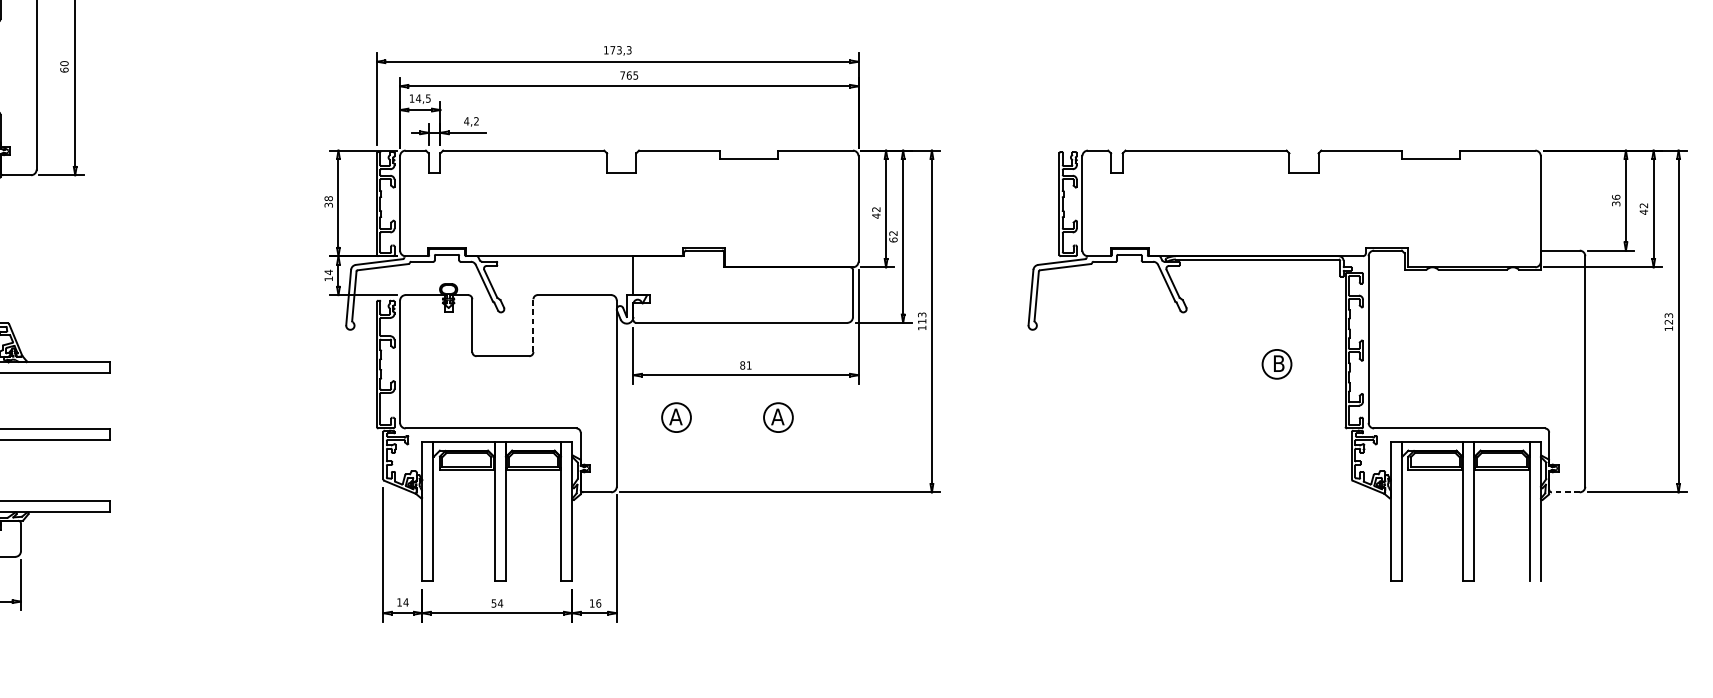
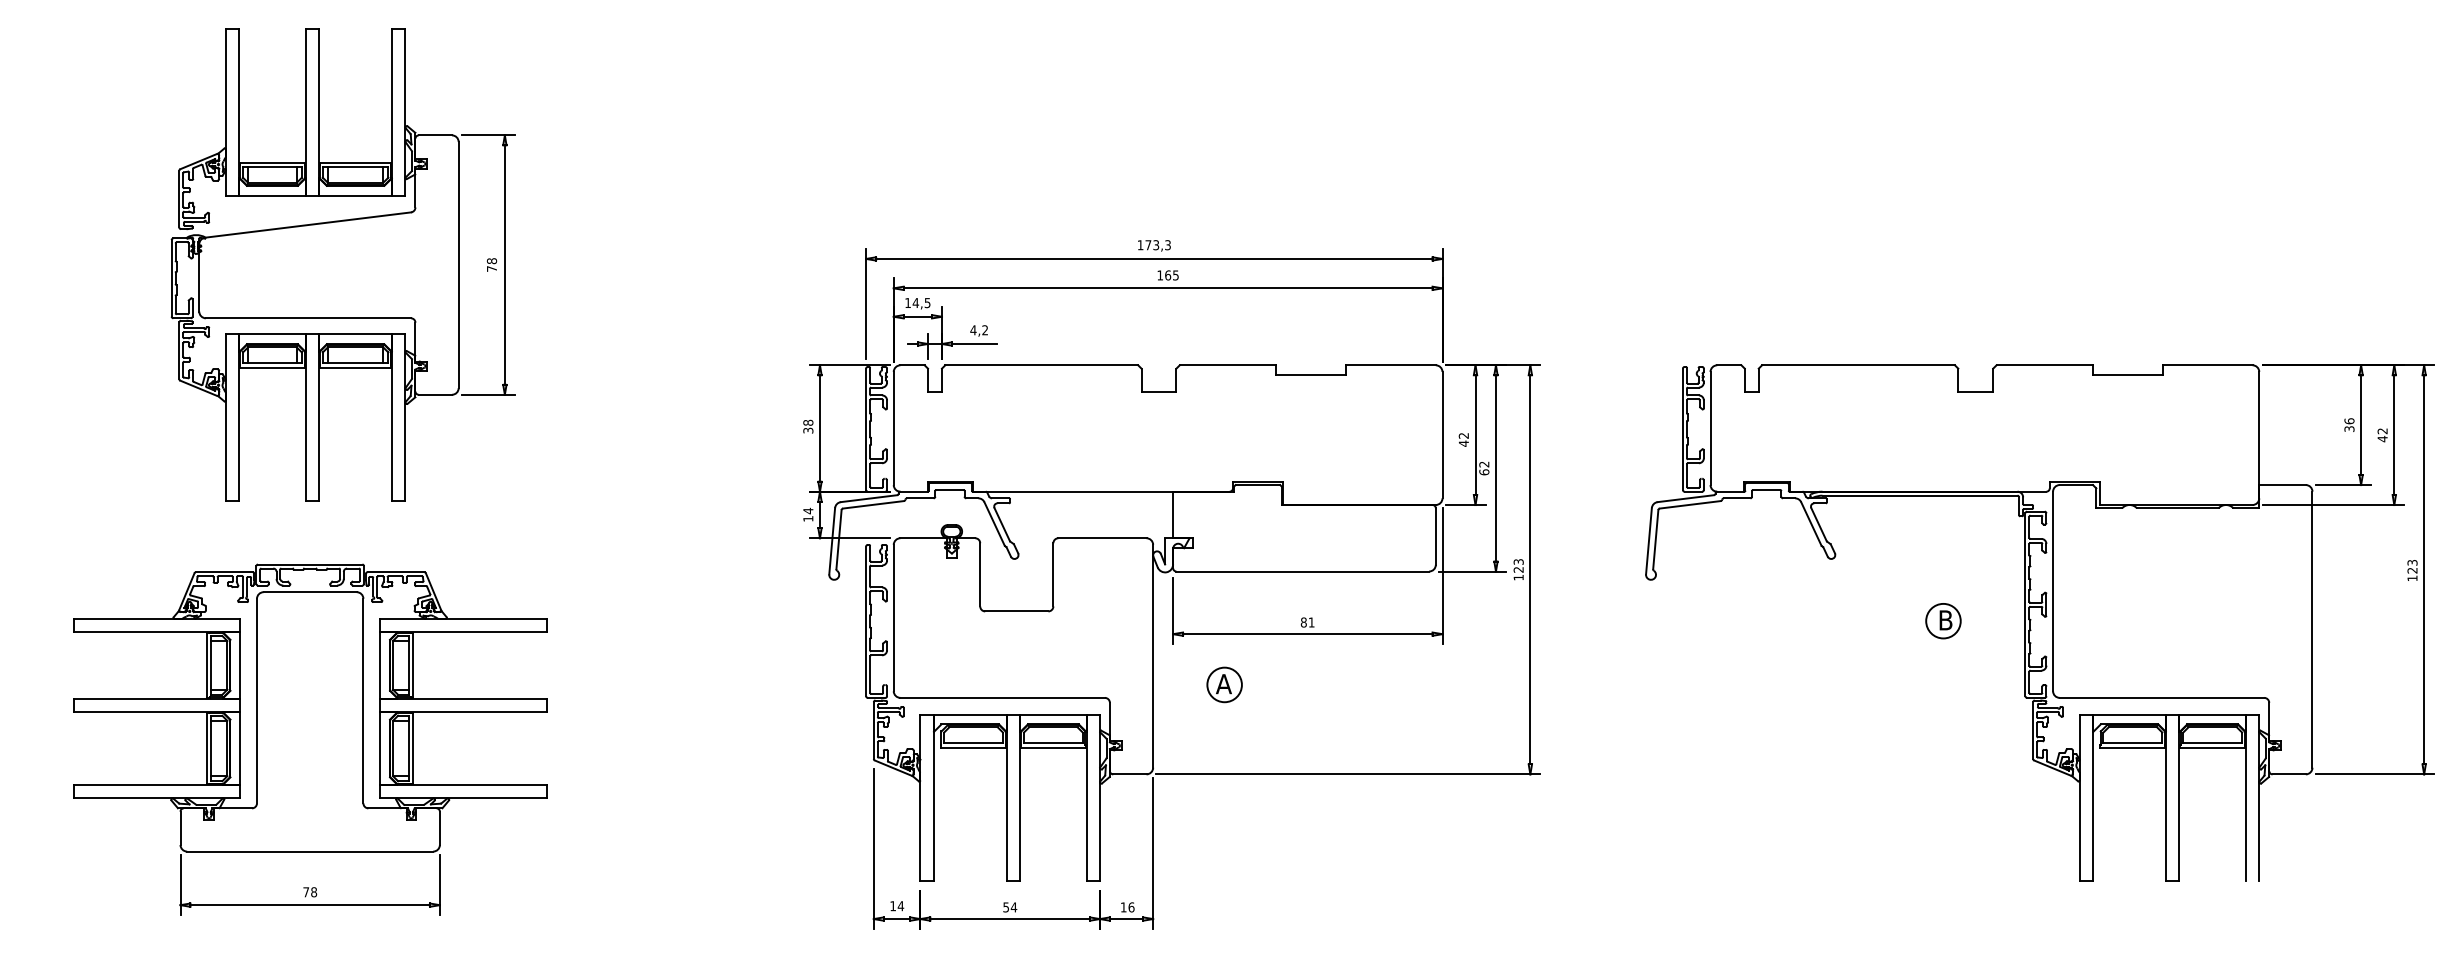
text: (64, 66) -> (491, 264), 60 -> 78
text: (622, 75) -> (1159, 275), 765 -> 165
text: (922, 321) -> (1518, 569), 113 -> 123
line: (533, 325) -> (1053, 574), dashed -> solid
part: (778, 417) -> (1346, 684), removed
line: (1566, 492) -> (2289, 774), dashed -> solid

